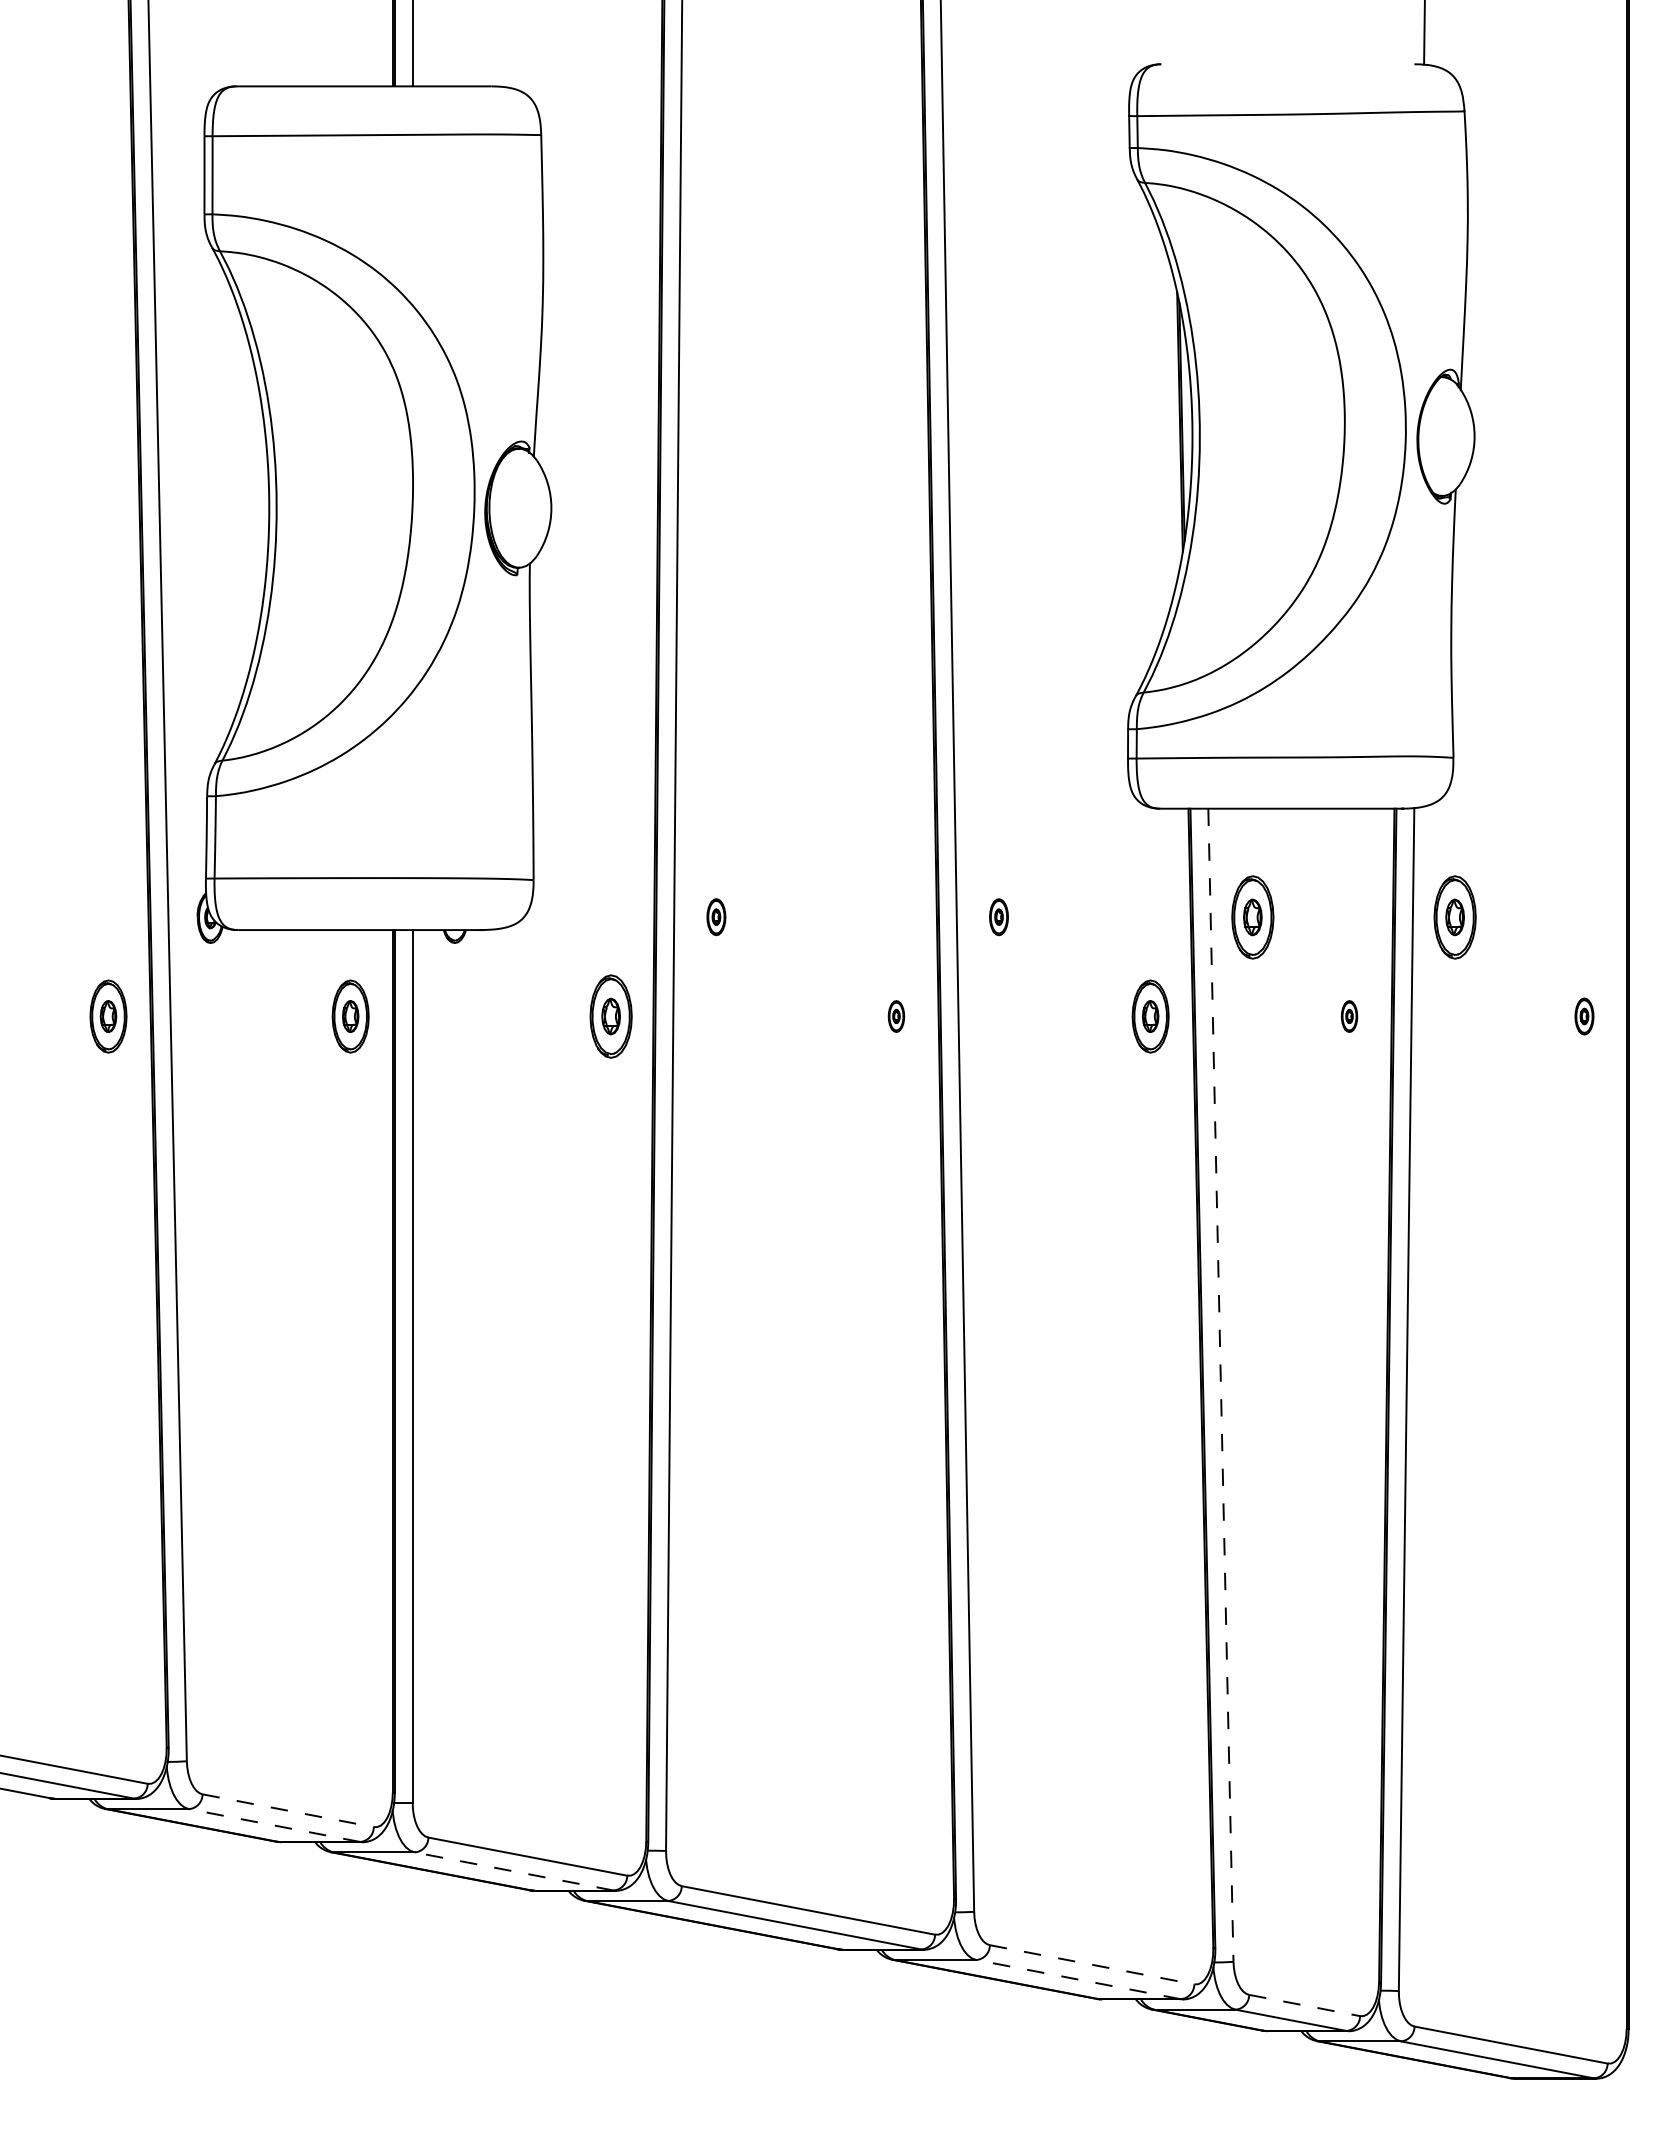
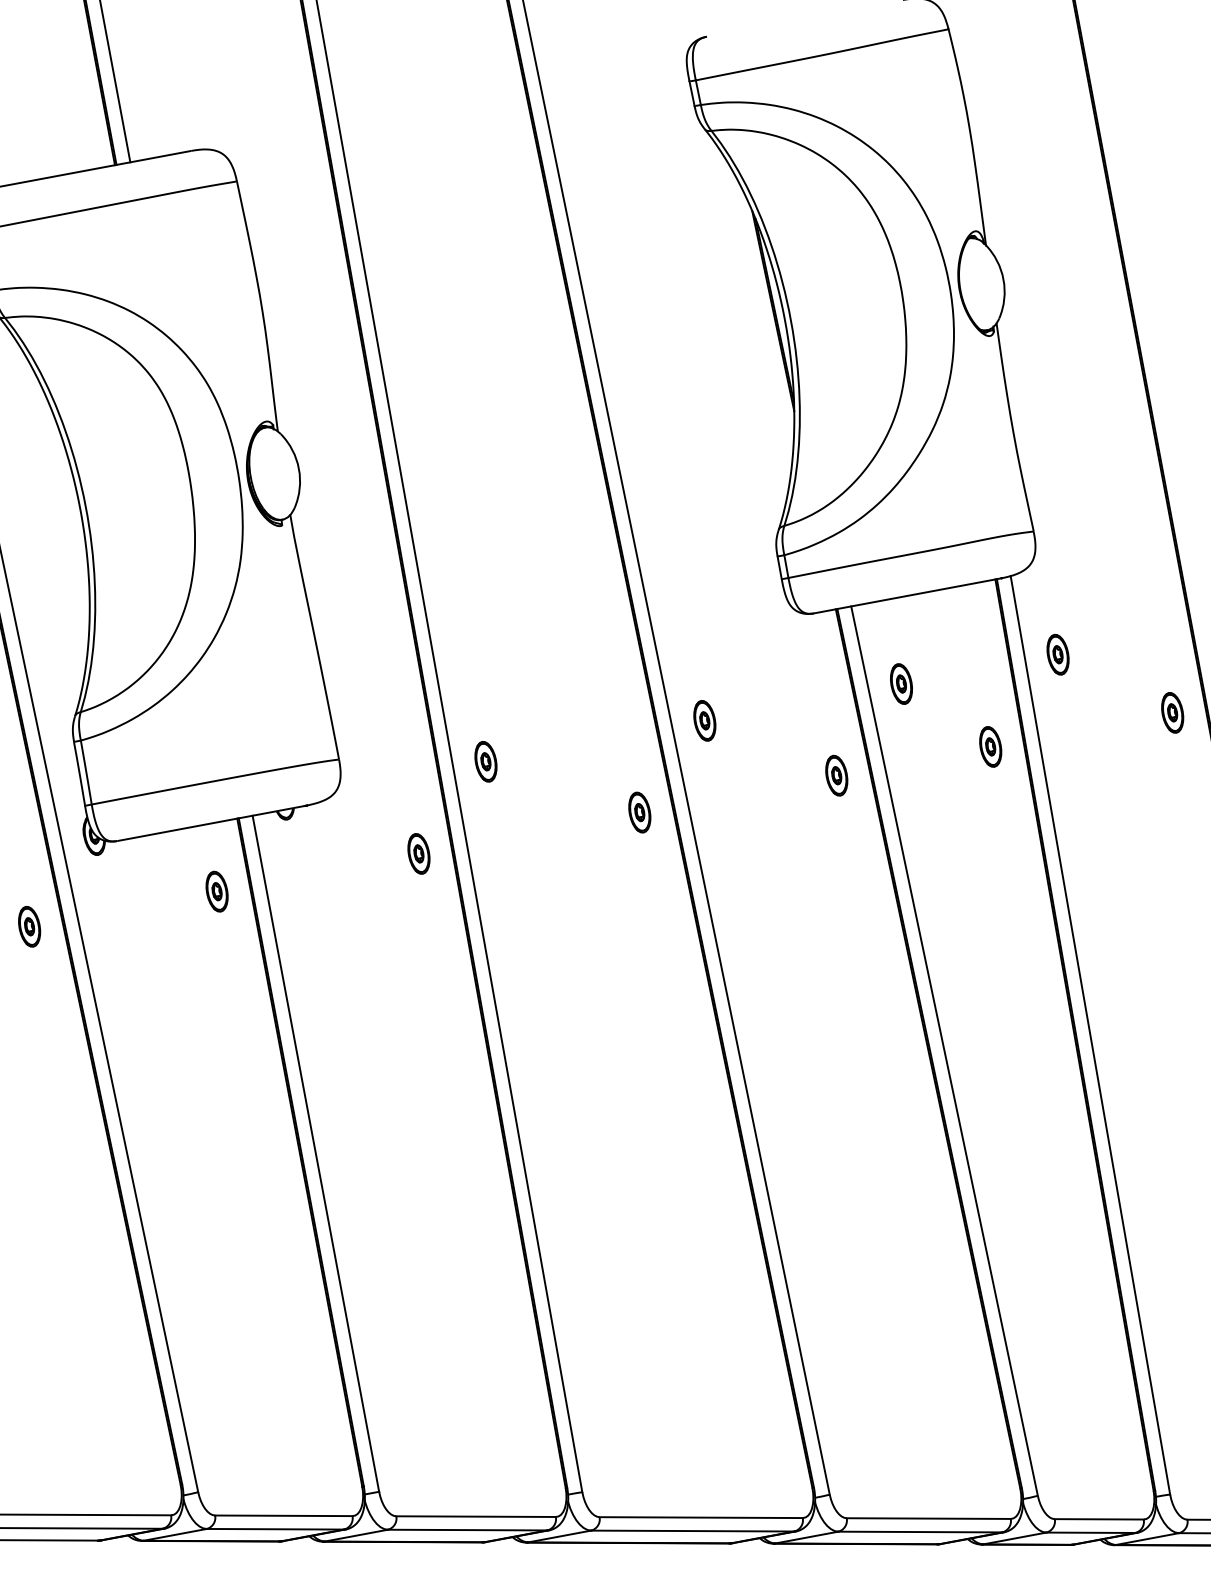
part: (716, 916) -> (485, 761), size x1.43
part: (998, 916) -> (704, 720), size x1.43
part: (1252, 916) -> (901, 683), size x0.62
part: (1454, 916) -> (1057, 654), size x0.62
part: (108, 1016) -> (29, 926), size x0.71
part: (350, 1016) -> (217, 891), size x0.71
part: (611, 1016) -> (419, 853), size x0.62
part: (896, 1016) -> (639, 812), size x1.67
part: (1150, 1016) -> (836, 775), size x0.71
part: (1349, 1016) -> (990, 746), size x1.67
part: (1584, 1016) -> (1172, 712), size x1.43
line: (1220, 1385) -> (944, 1051), dashed -> solid
line: (288, 1810) -> (284, 1515), dashed -> solid
line: (274, 1825) -> (275, 1529), dashed -> solid
line: (513, 1871) -> (467, 1530), dashed -> solid
line: (1092, 1964) -> (929, 1518), dashed -> solid
line: (1078, 1979) -> (920, 1531), dashed -> solid
line: (1305, 2005) -> (1099, 1519), dashed -> solid

